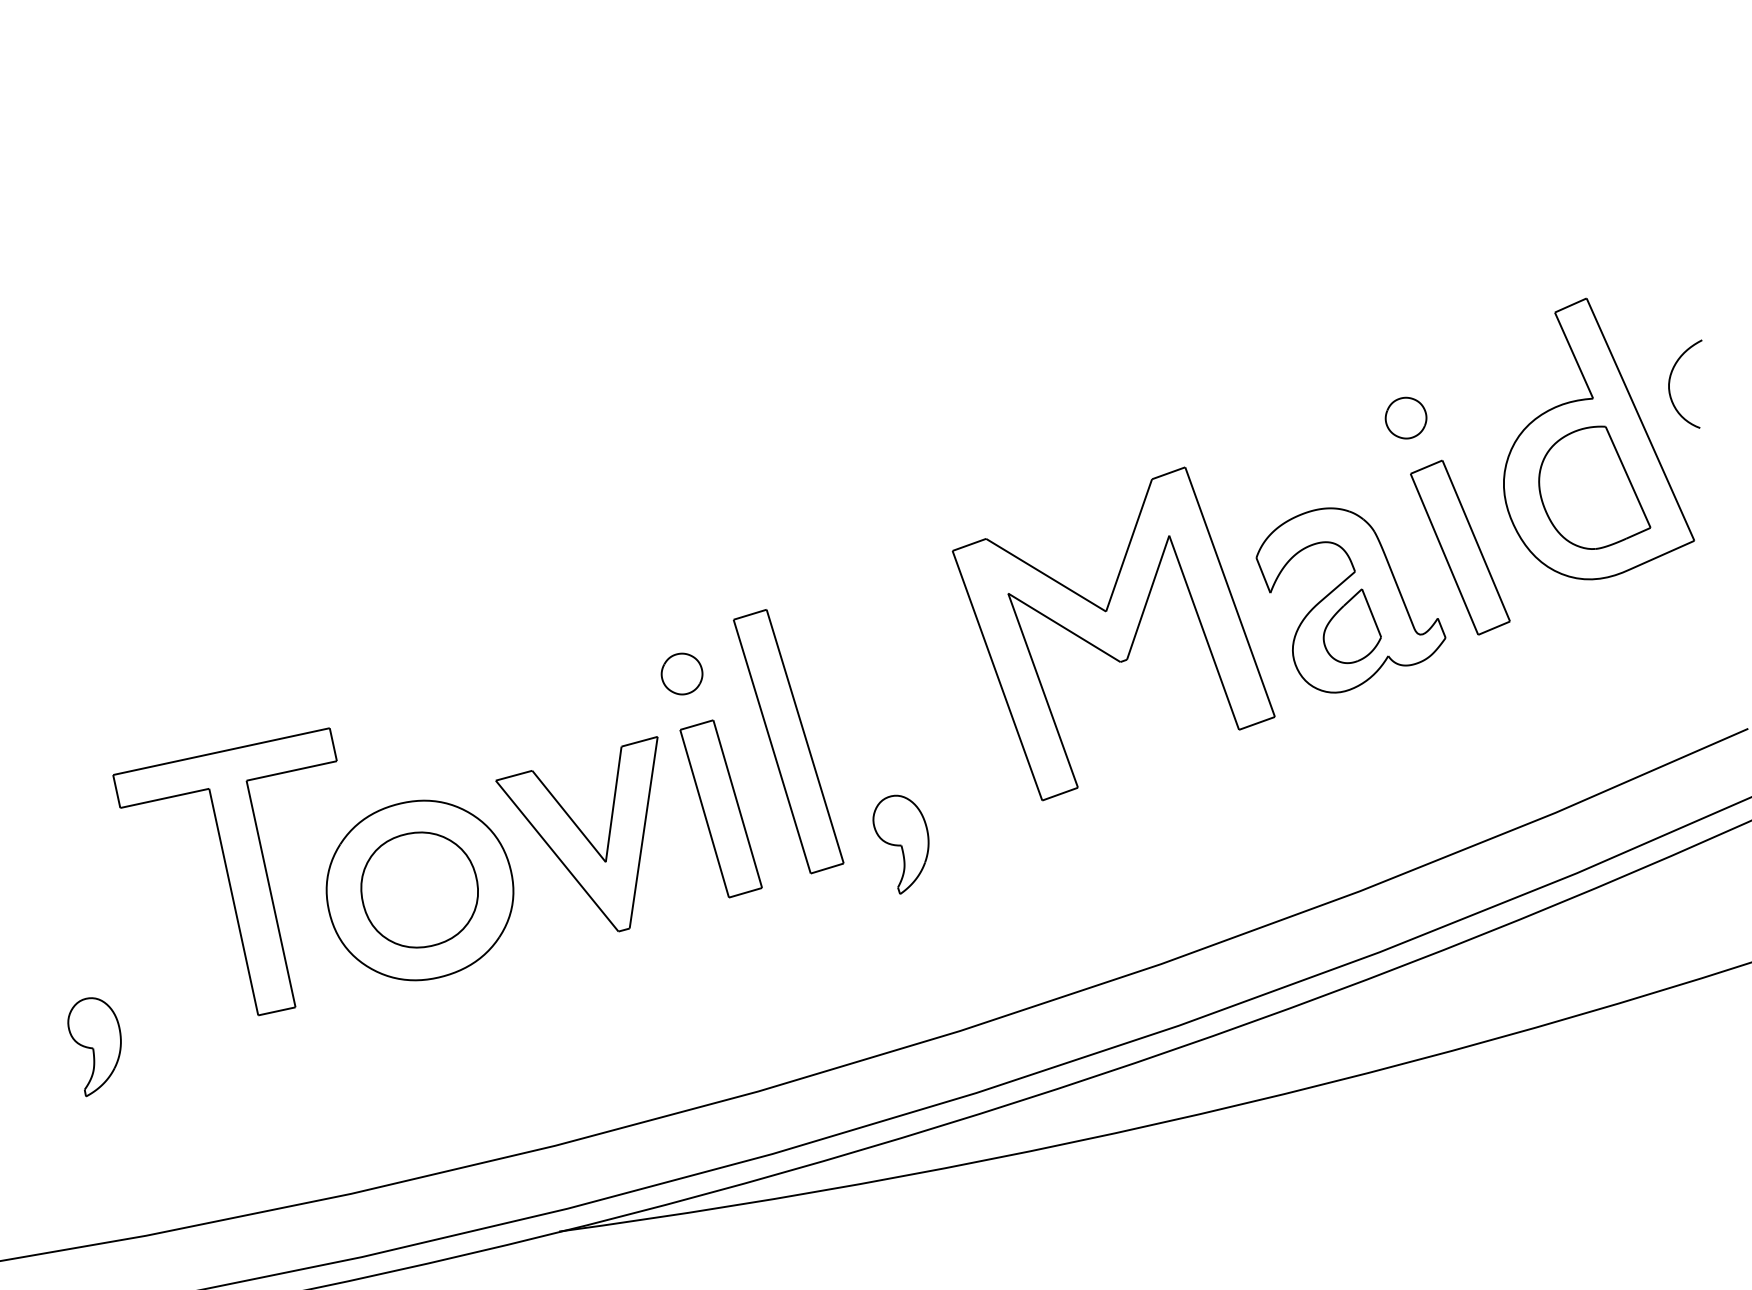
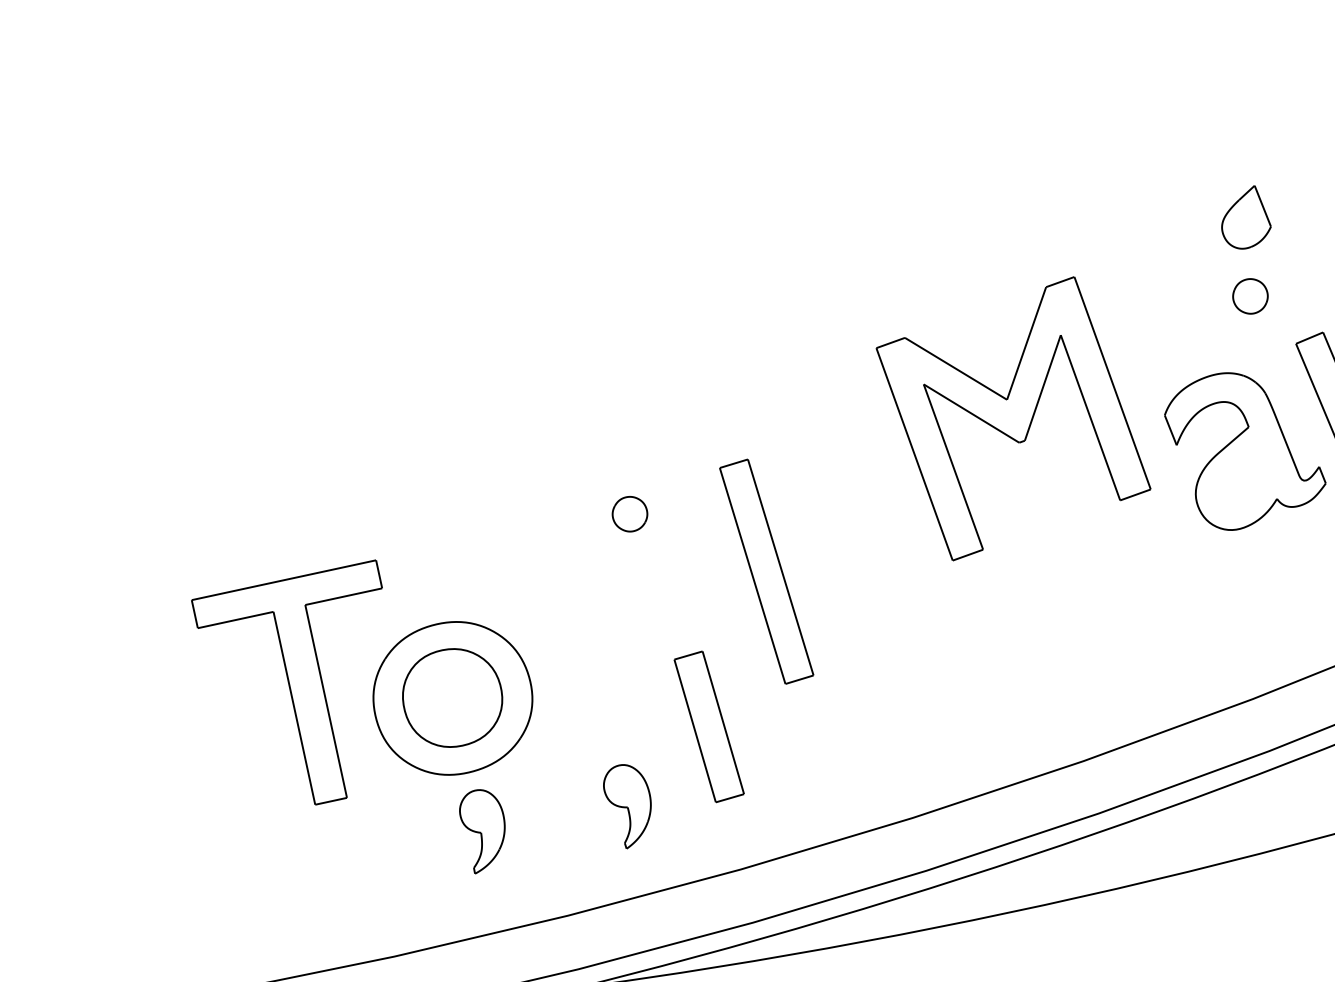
part: (1405, 417) -> (1249, 295), moved
part: (1351, 626) -> (1245, 217), moved
part: (1113, 633) -> (1013, 418), moved
part: (681, 673) -> (629, 513), moved
part: (720, 808) -> (708, 726), moved
part: (576, 834) -> (586, 650), removed
part: (900, 844) -> (626, 806), moved
part: (94, 1047) -> (482, 832), moved

